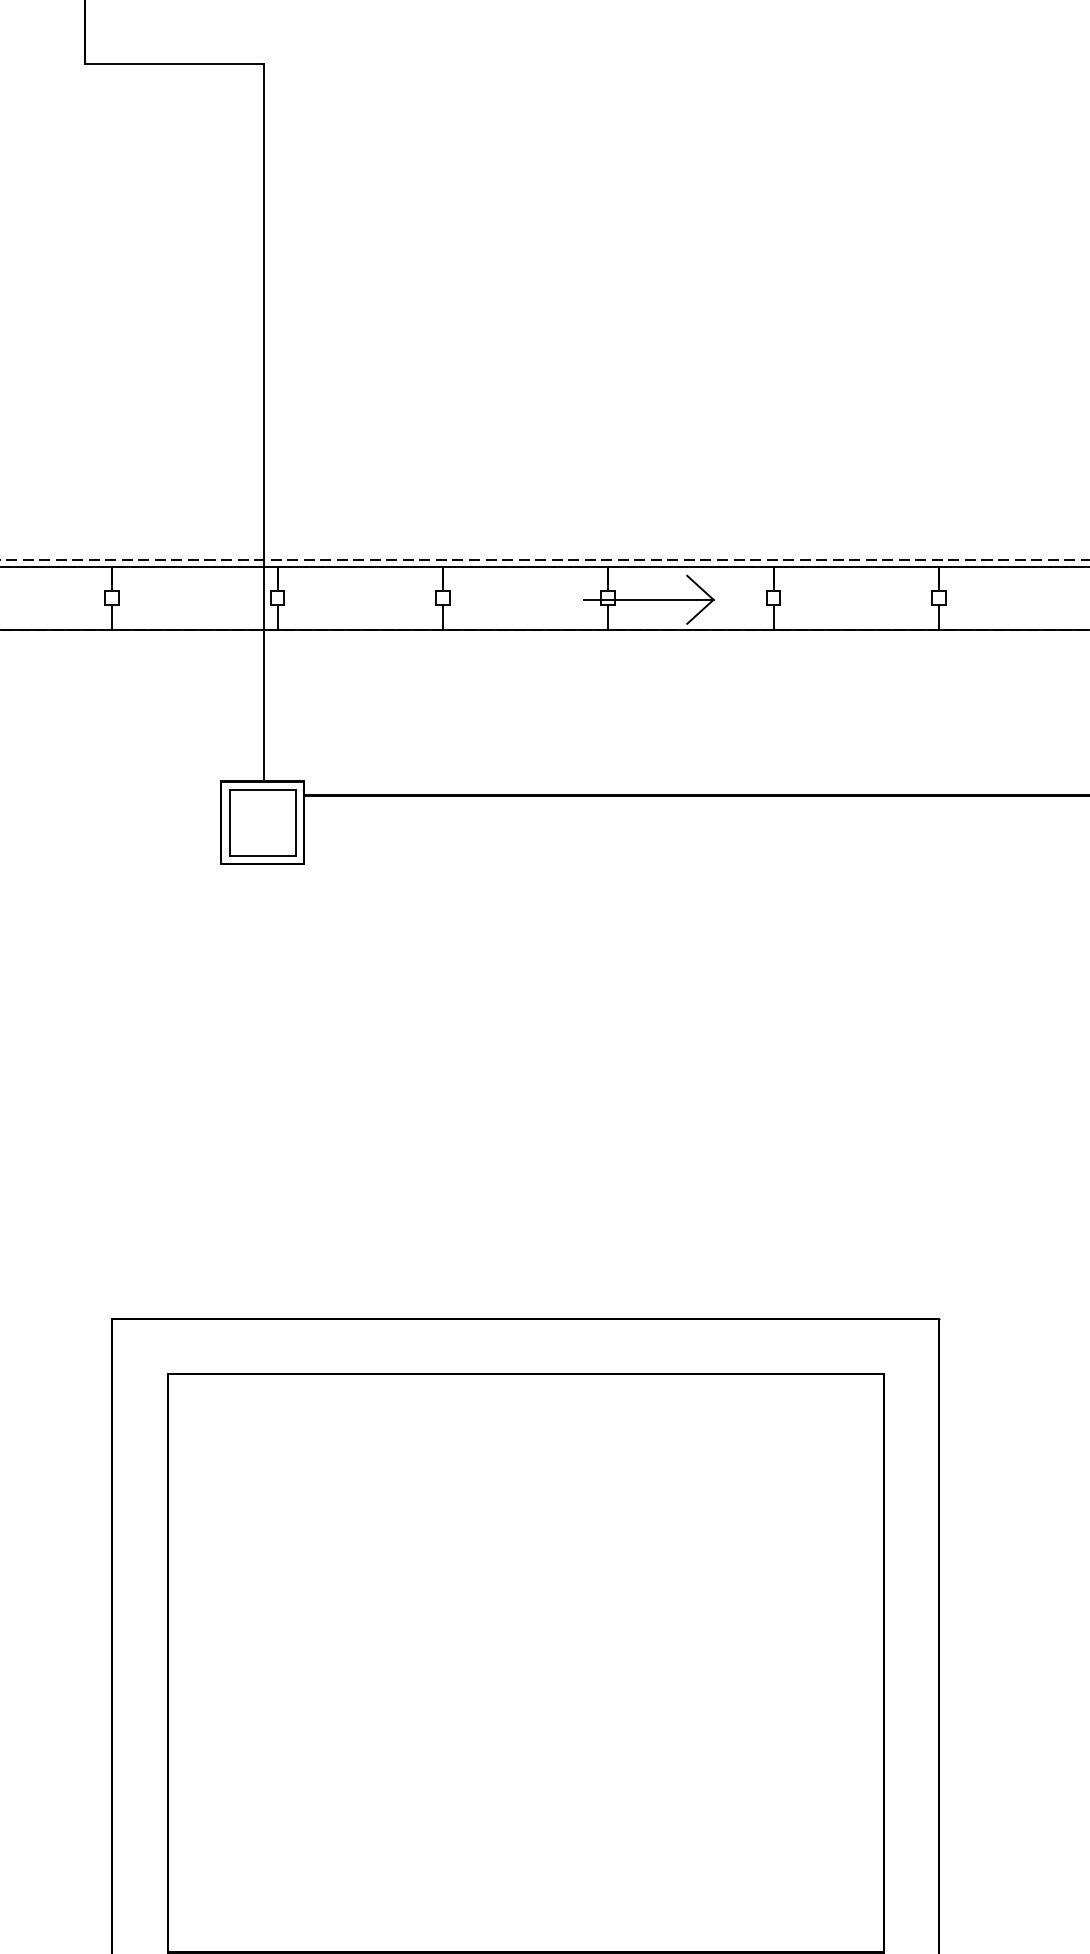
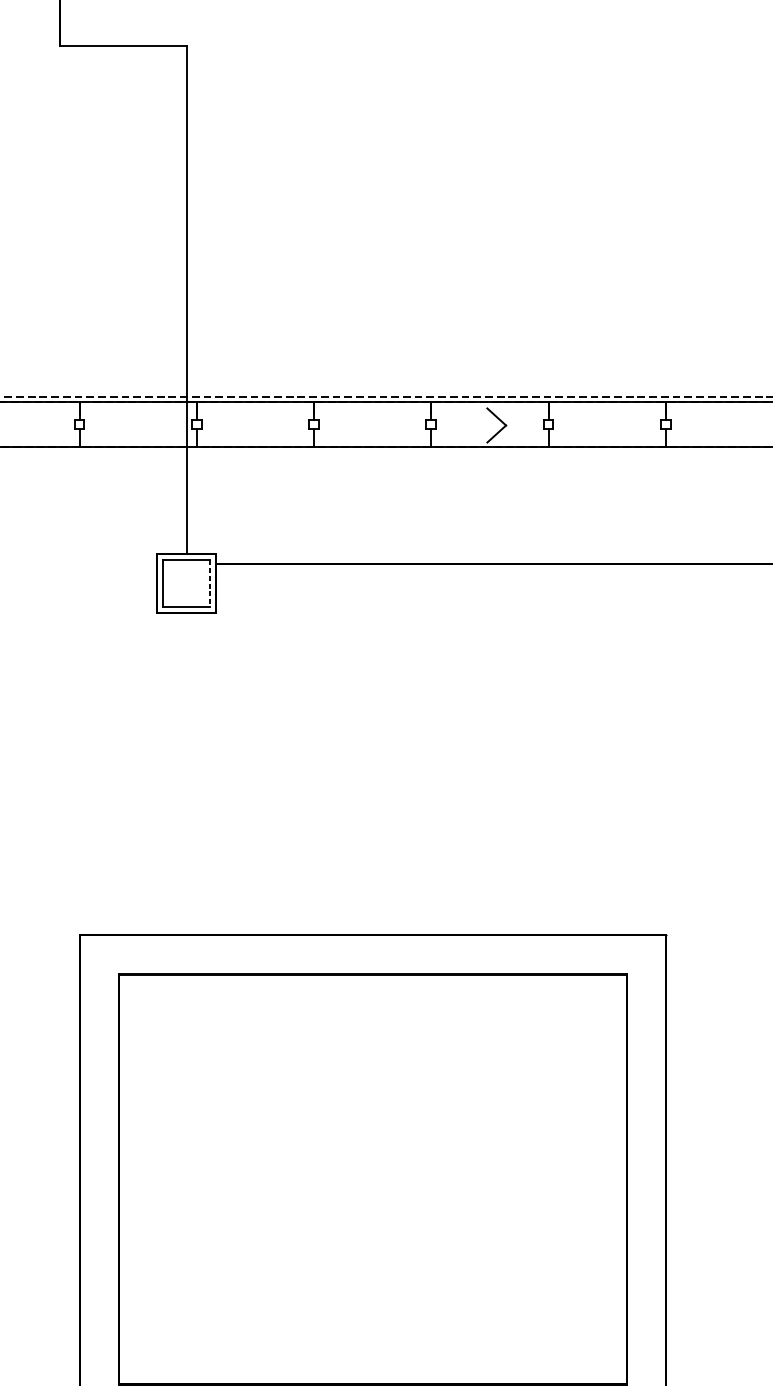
line: (648, 599) -> (459, 425), removed
line: (295, 823) -> (209, 584), solid -> dashed

